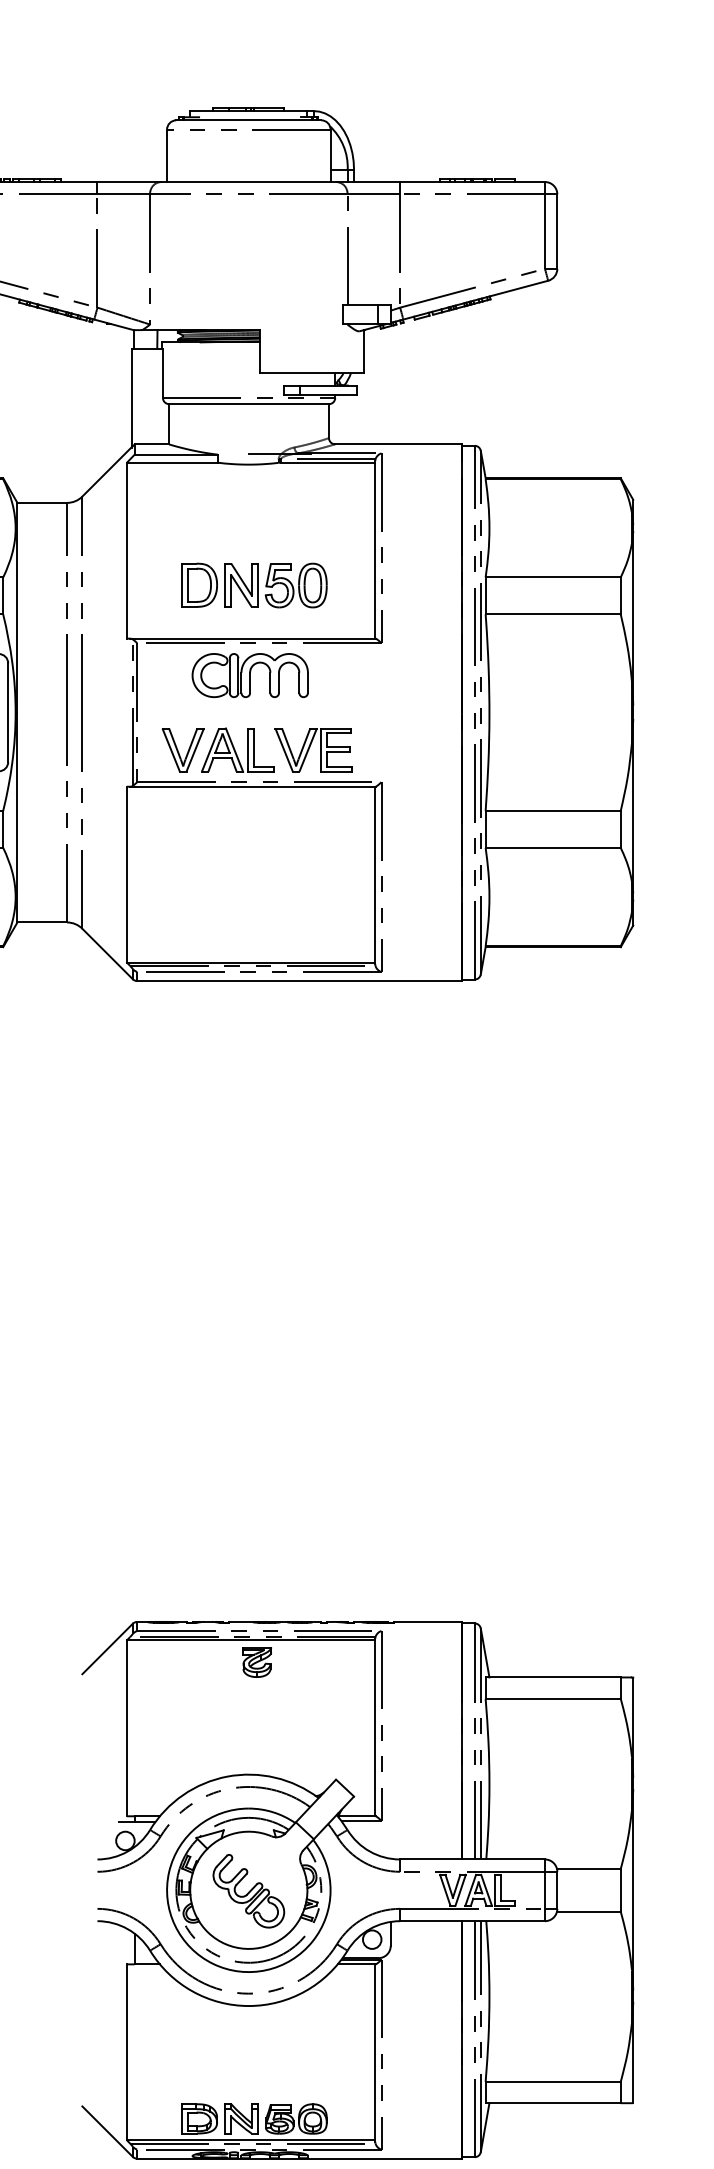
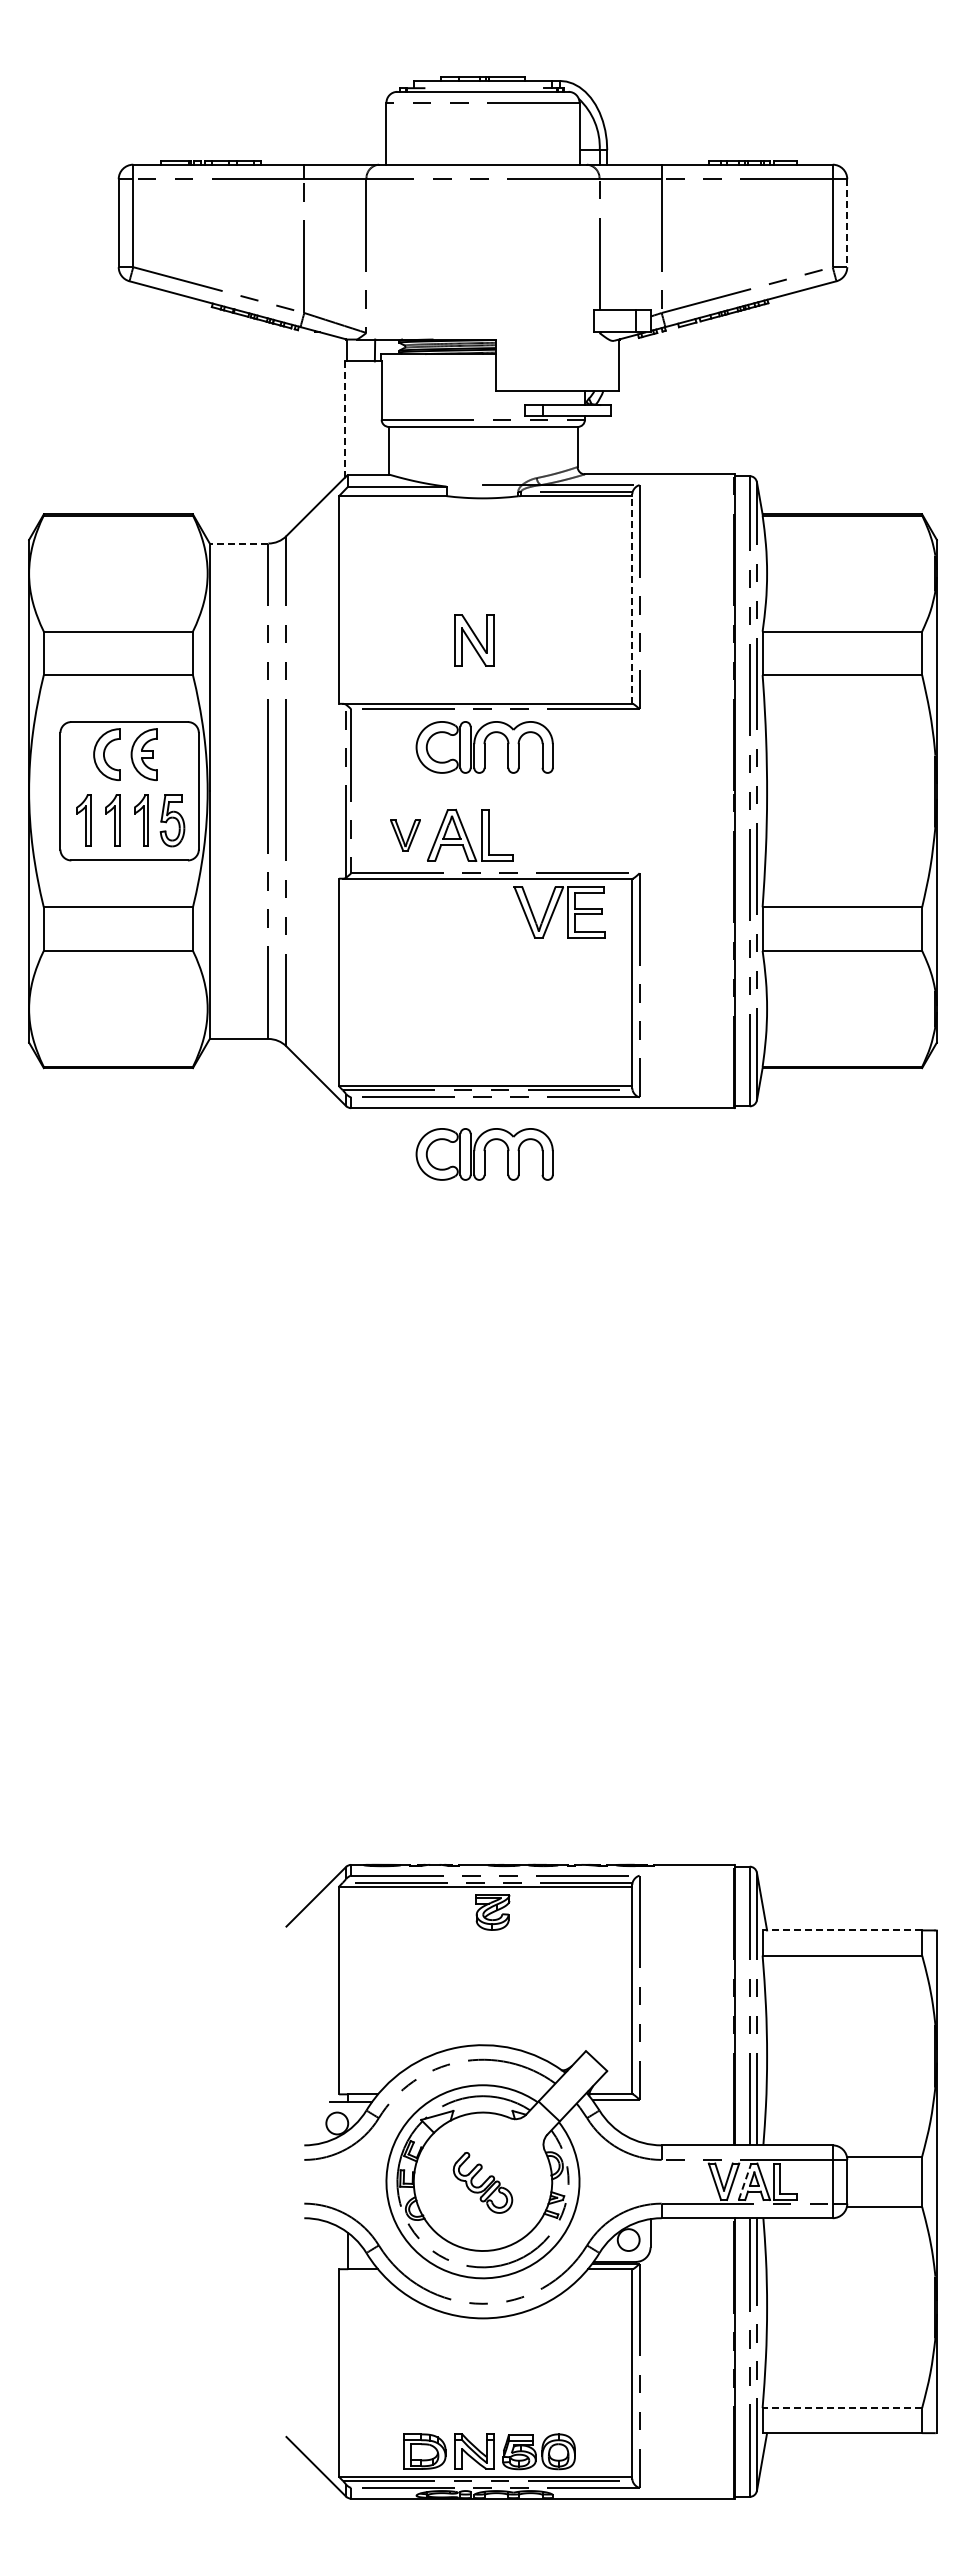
line: (557, 231) -> (847, 223), solid -> dashed
line: (131, 398) -> (344, 420), solid -> dashed
line: (41, 502) -> (238, 543), solid -> dashed
line: (375, 550) -> (632, 599), solid -> dashed
part: (199, 585) -> (424, 640), removed
part: (295, 585) -> (538, 640), removed
part: (183, 750) -> (405, 835), size x0.6
part: (313, 750) -> (559, 912), moved
part: (250, 1020) -> (484, 1154), added
line: (553, 1677) -> (842, 1930), solid -> dashed
part: (248, 1890) -> (482, 2182), size x0.7
line: (471, 1890) -> (745, 2181), solid -> dashed
line: (553, 2081) -> (842, 2407), solid -> dashed

